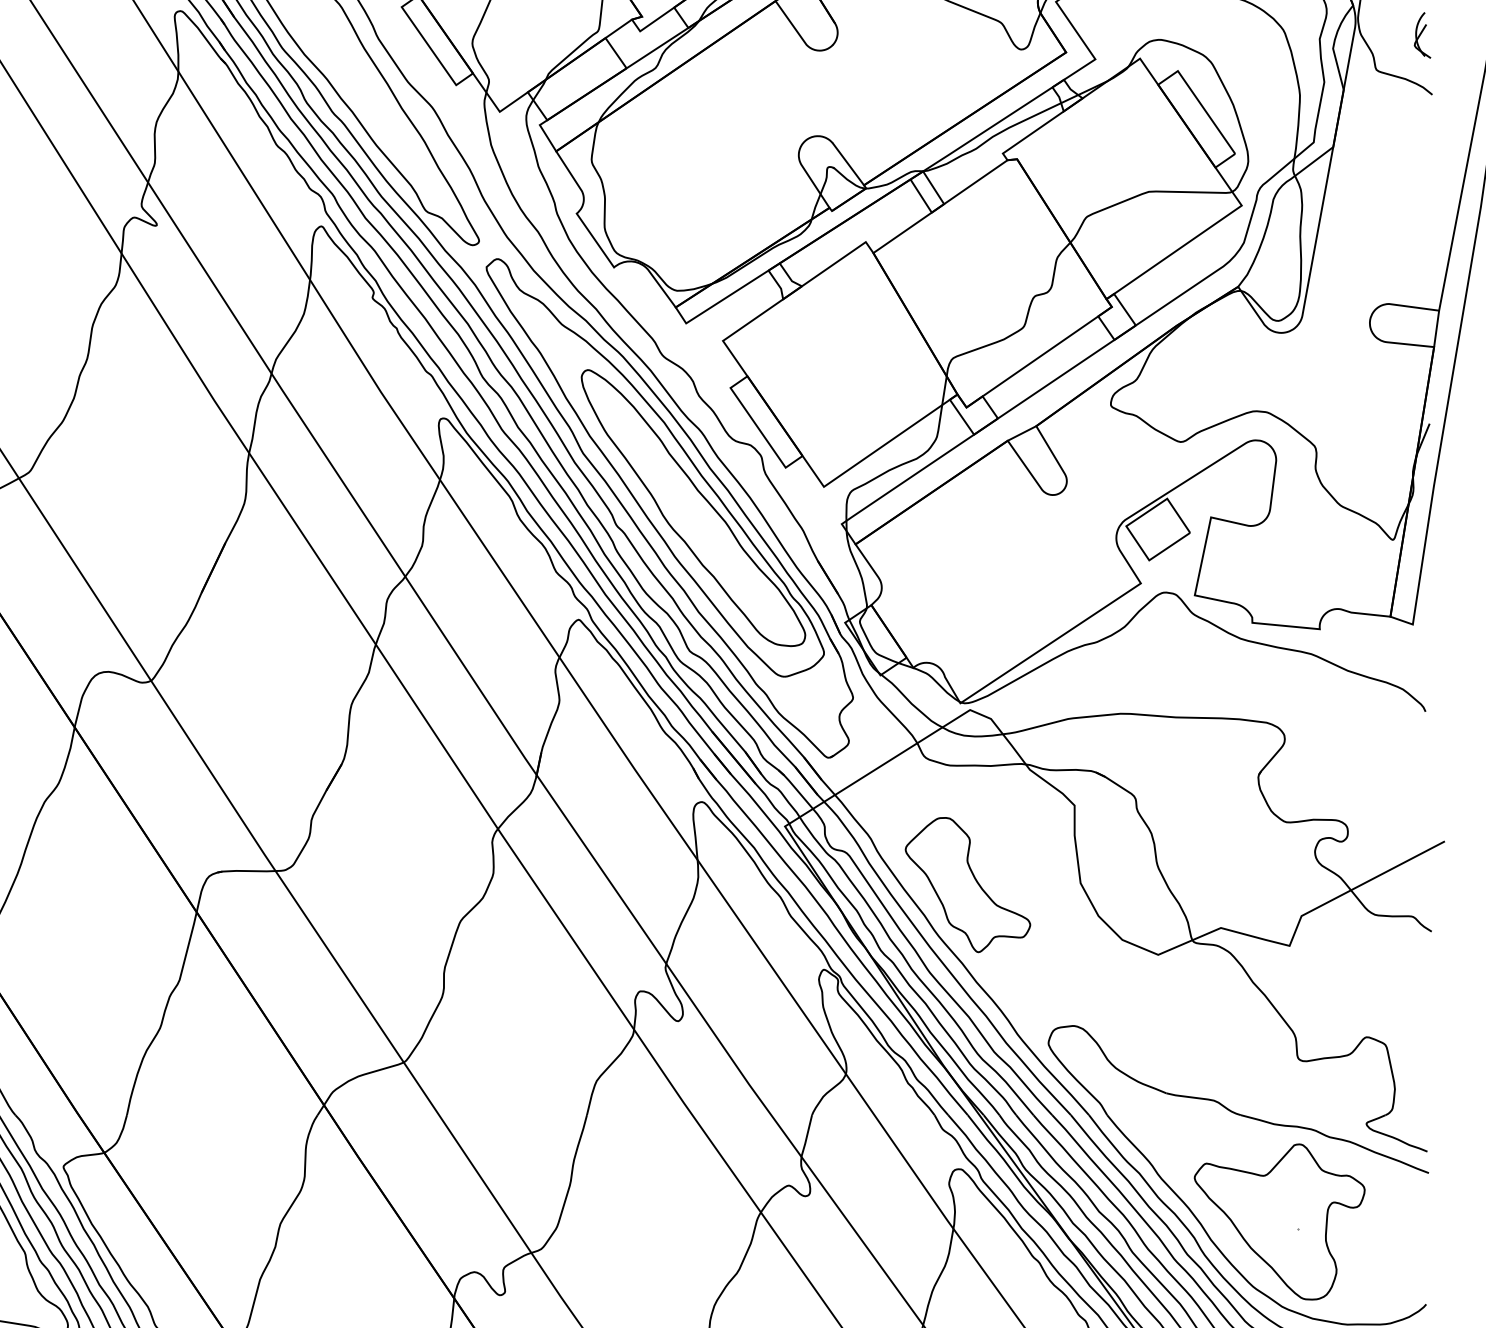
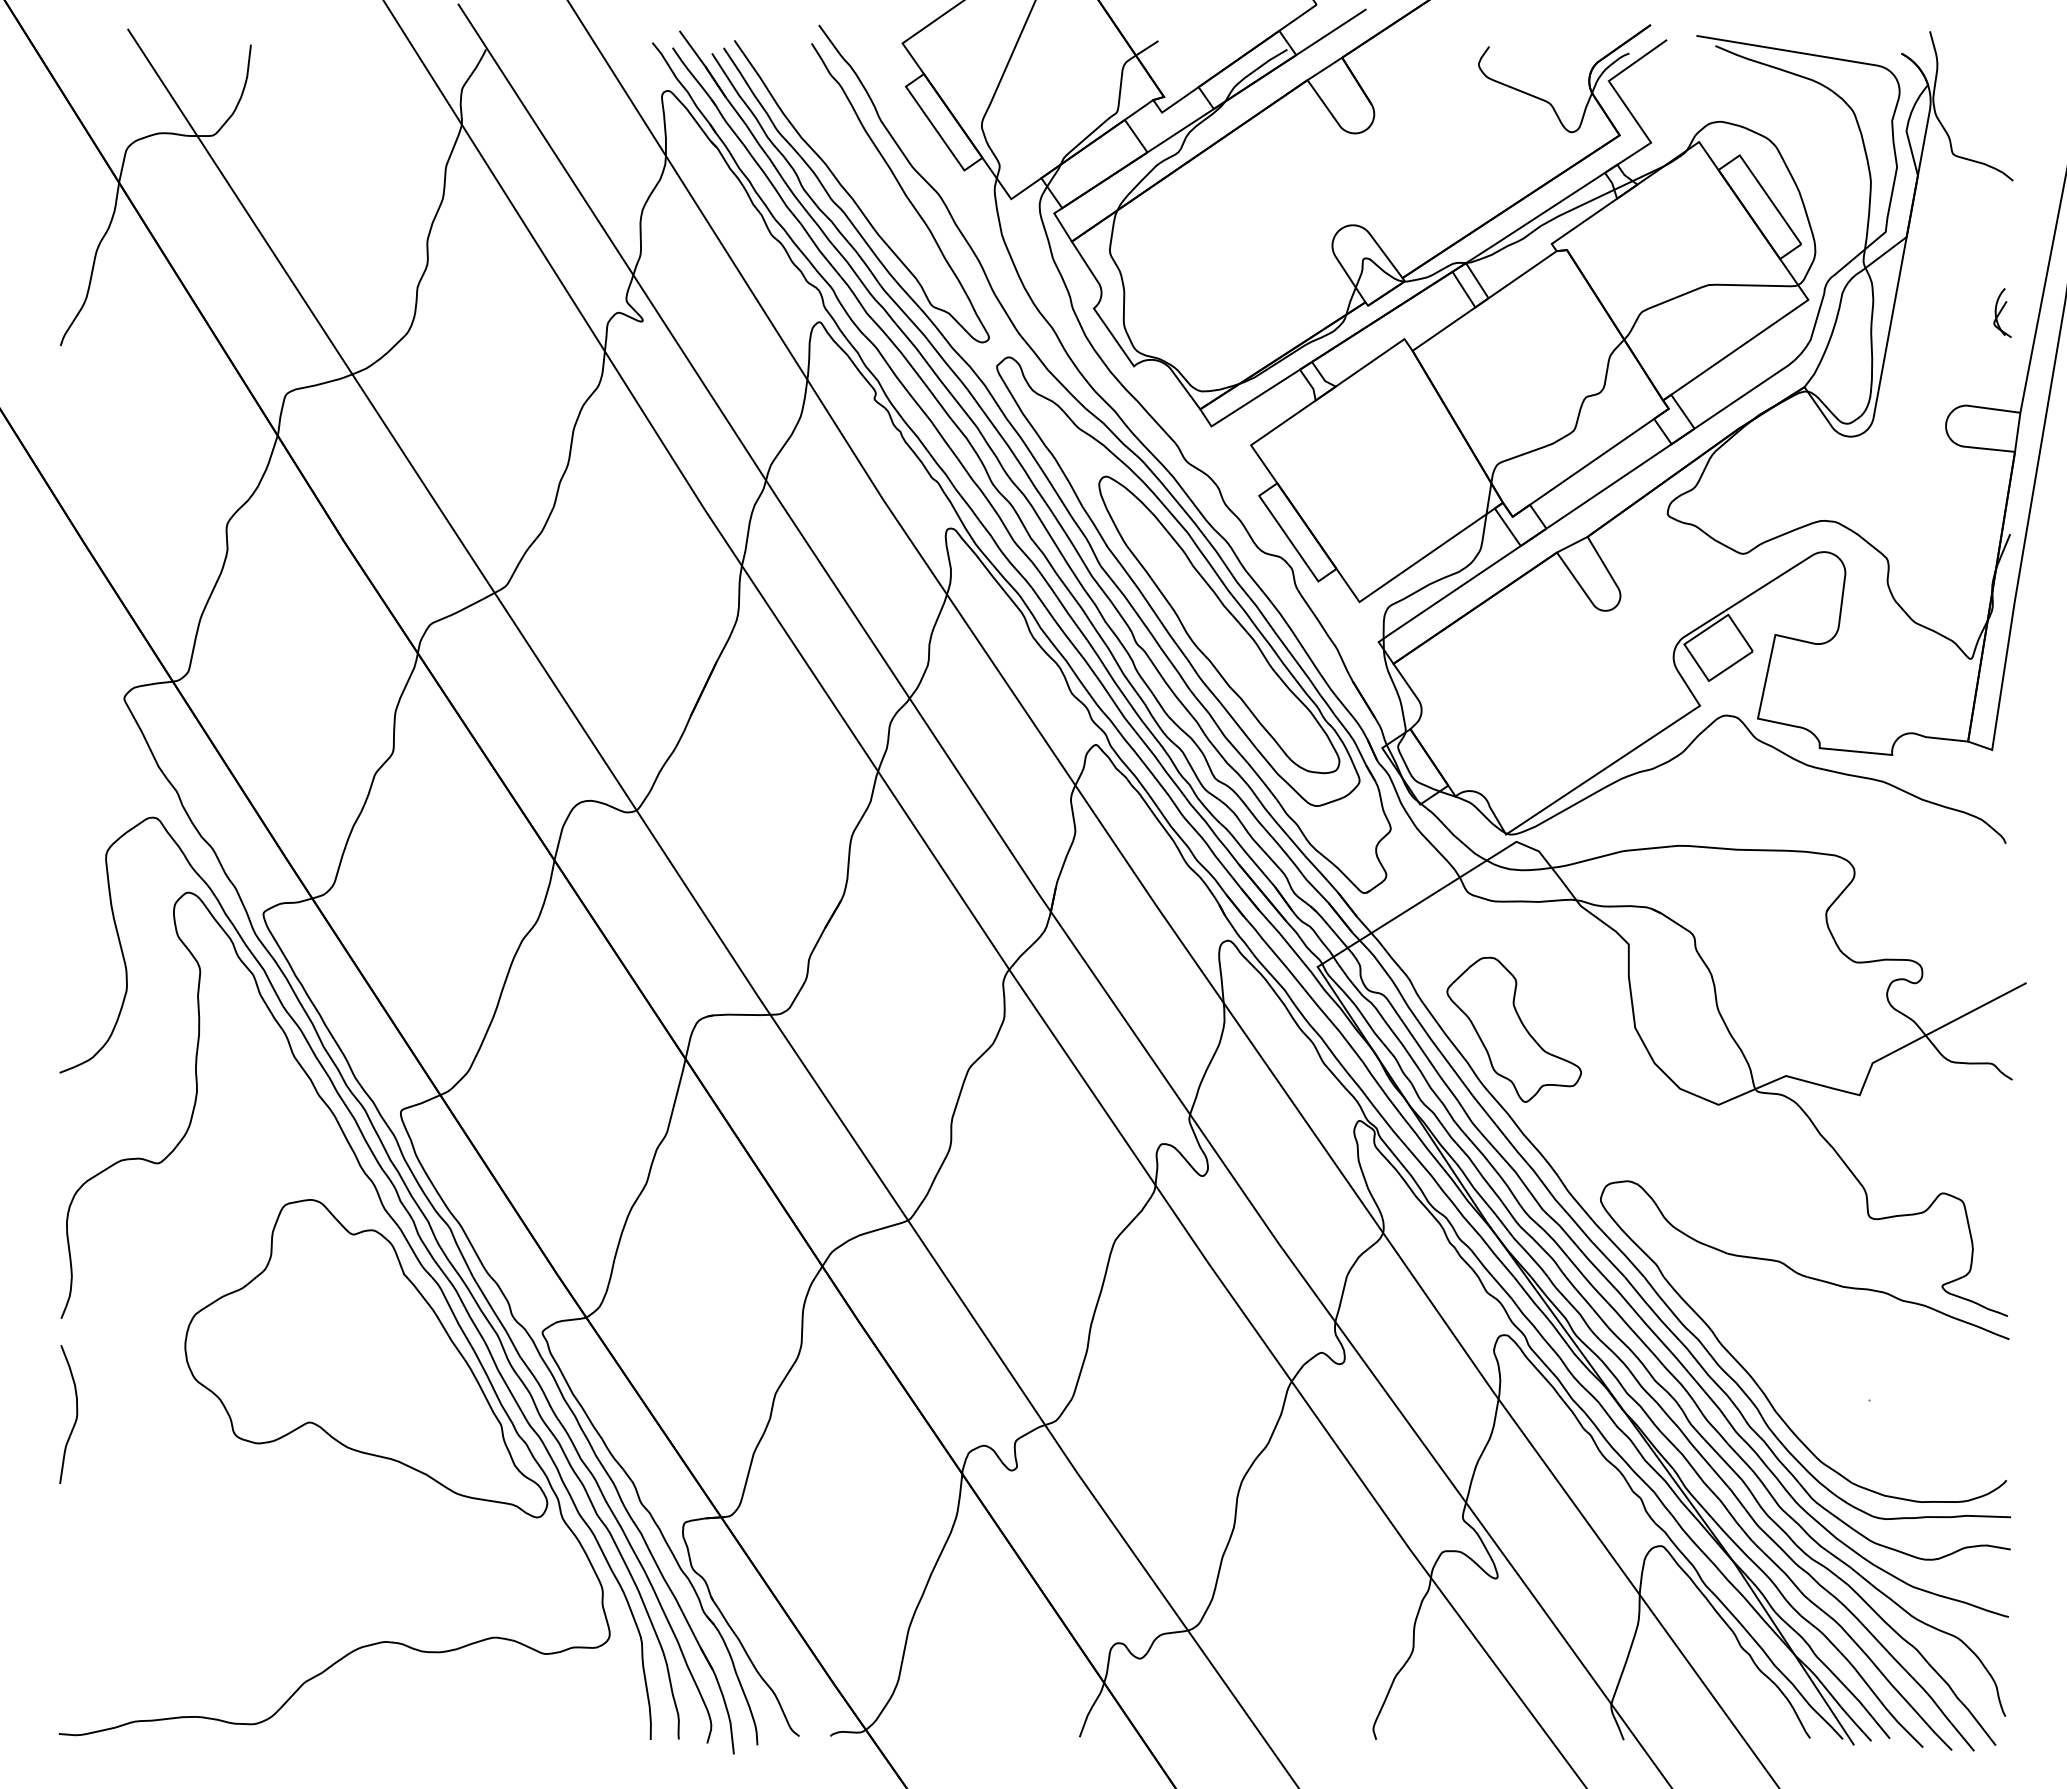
part: (1422, 34) -> (2002, 312), moved
part: (1280, 1221) -> (1849, 1391), removed

